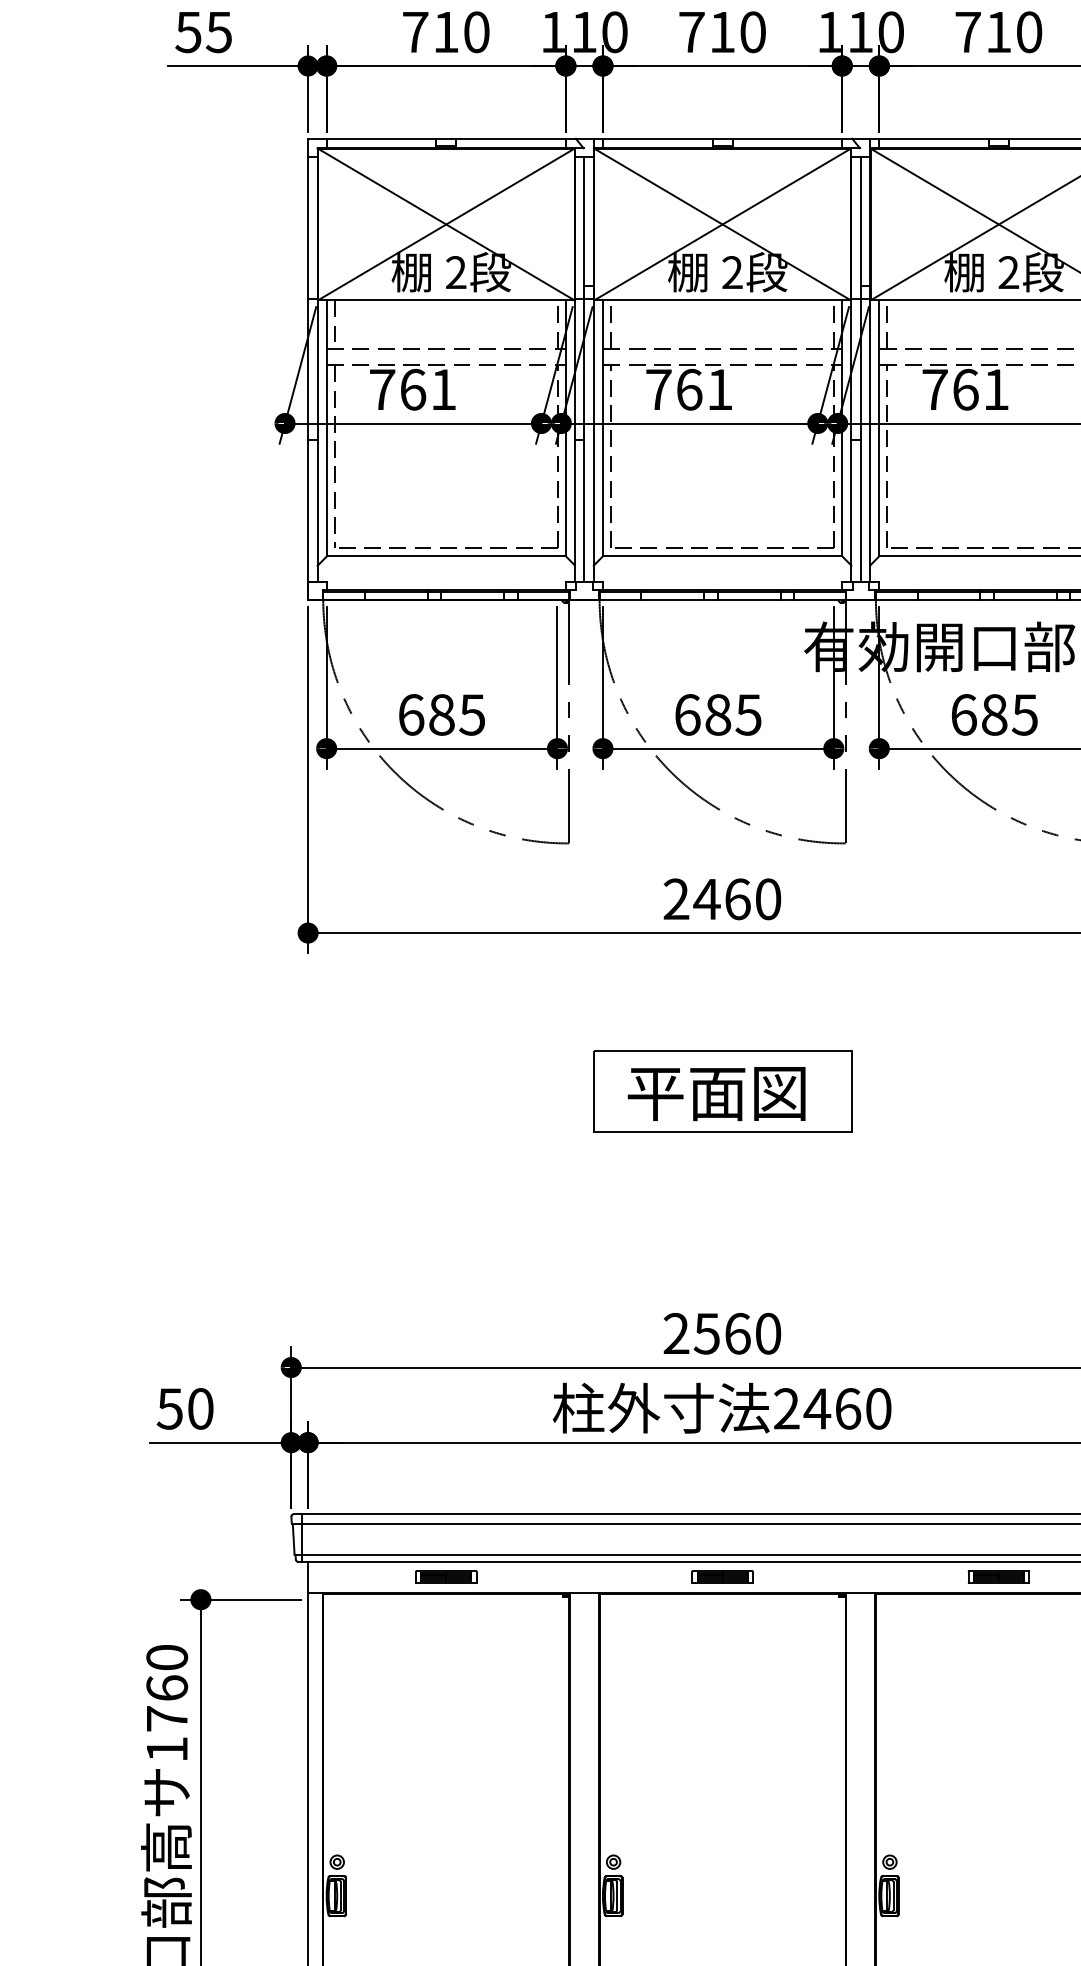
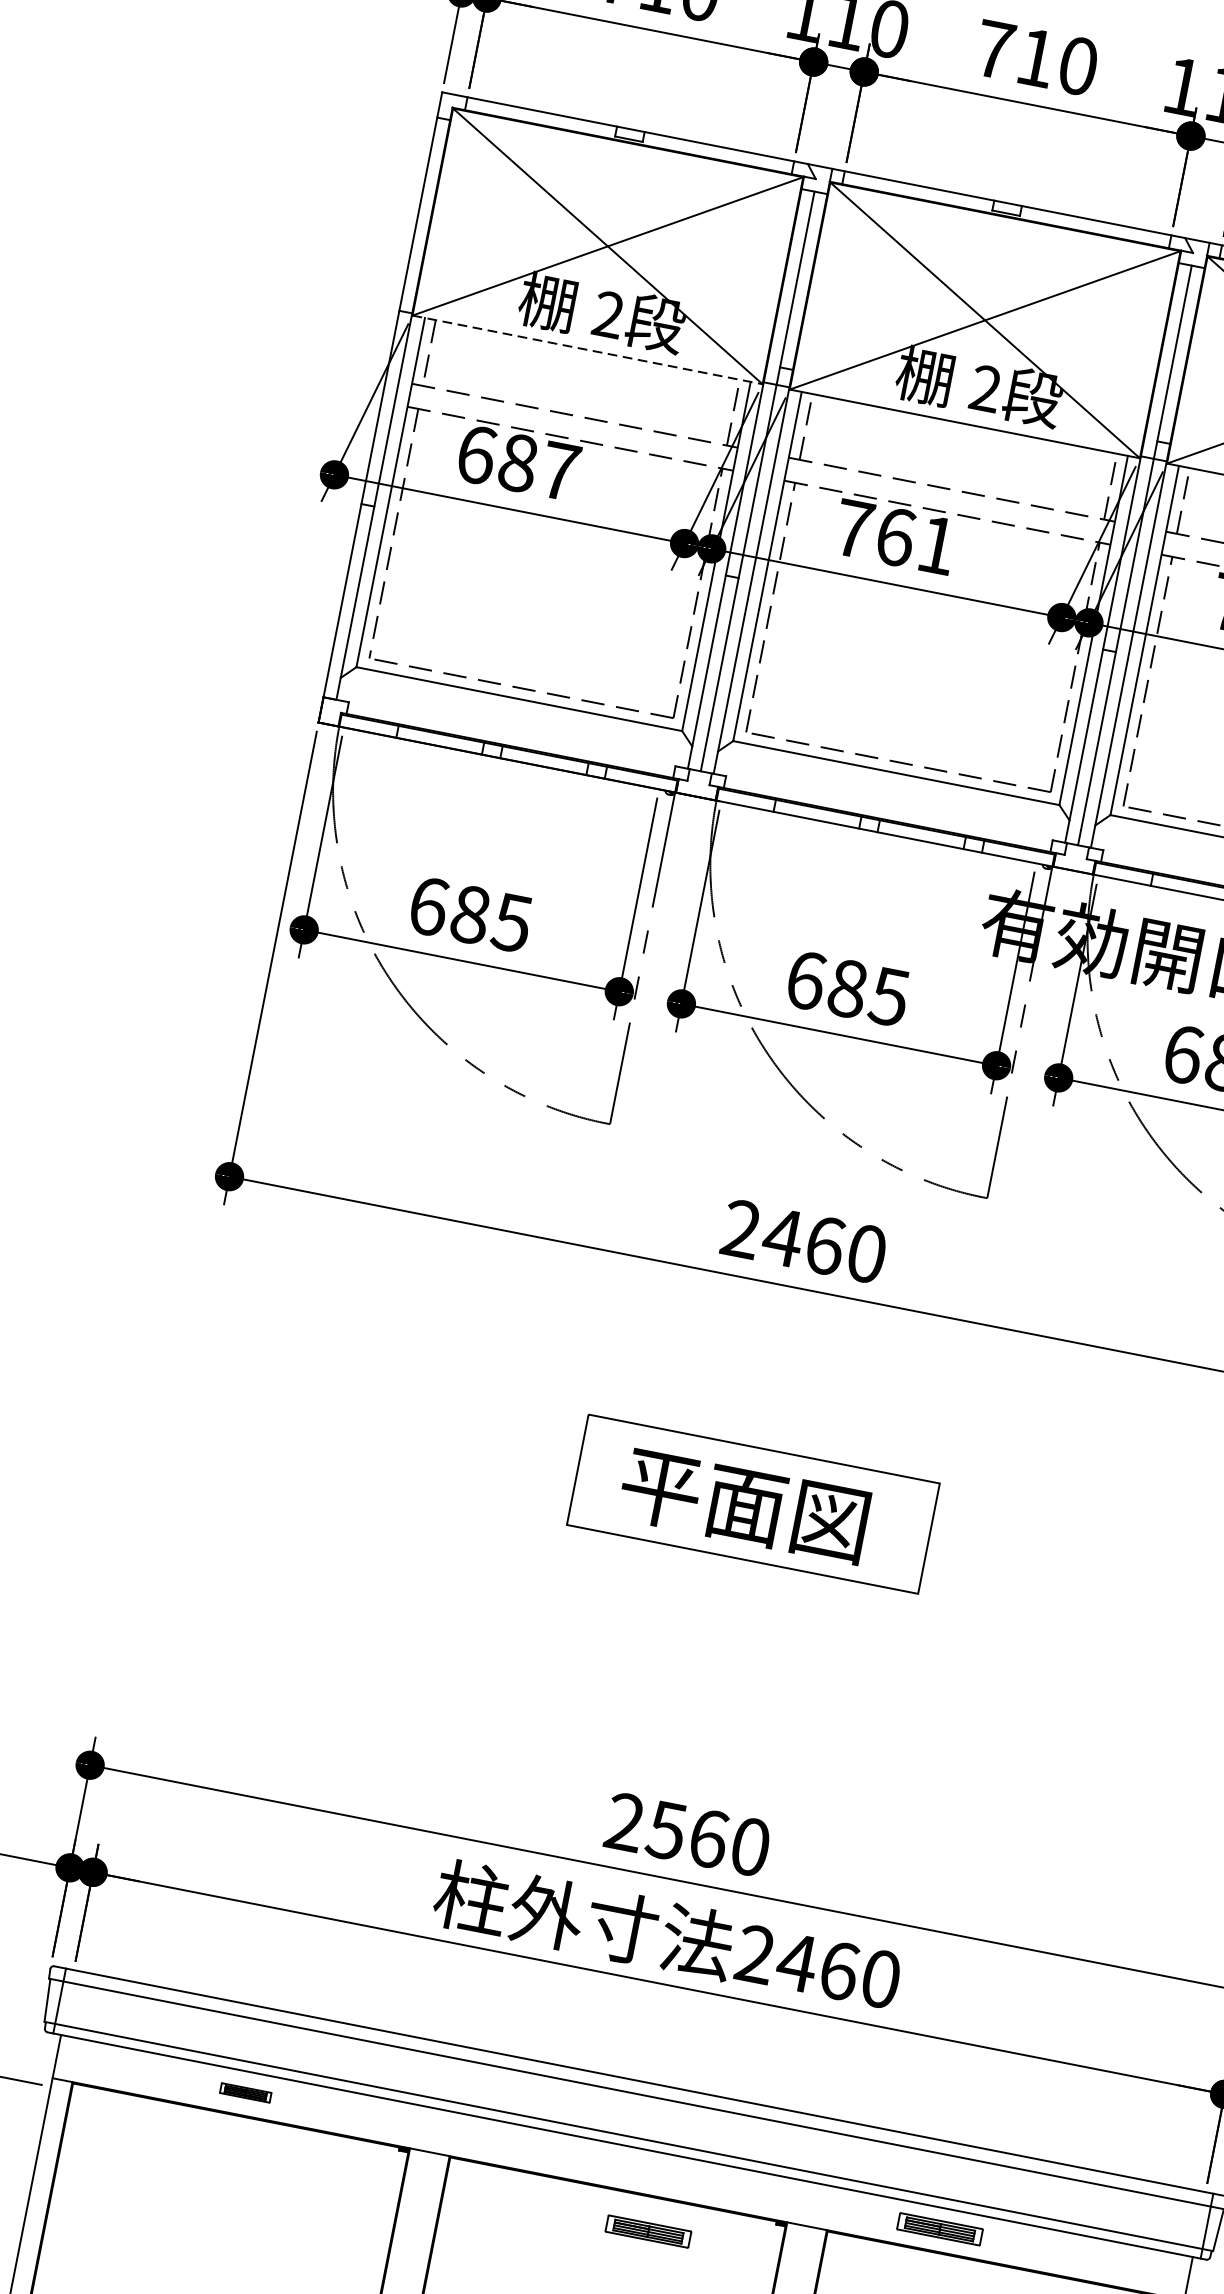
line: (446, 300) -> (587, 350), solid -> dashed
text: (413, 389) -> (518, 462), 761 -> 687
part: (446, 1576) -> (246, 2092), size x0.6
part: (722, 1576) -> (648, 2230), moved
part: (998, 1576) -> (939, 2228), moved

